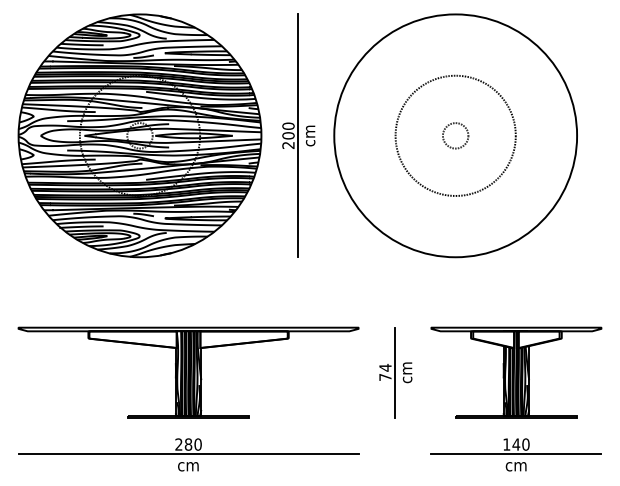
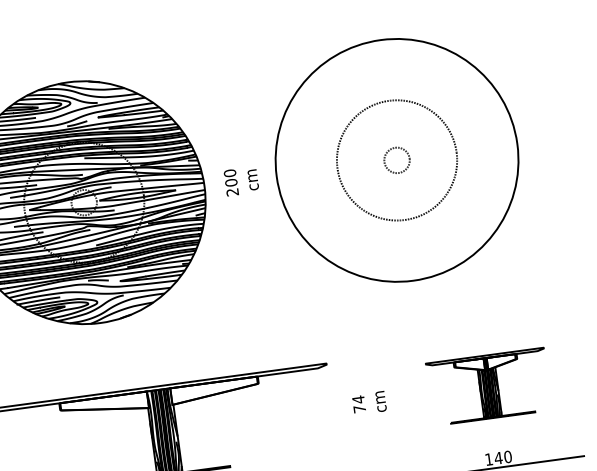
line: (297, 135) -> (240, 181), removed
line: (394, 372) -> (368, 403), removed
part: (516, 372) -> (489, 386), size x0.7

